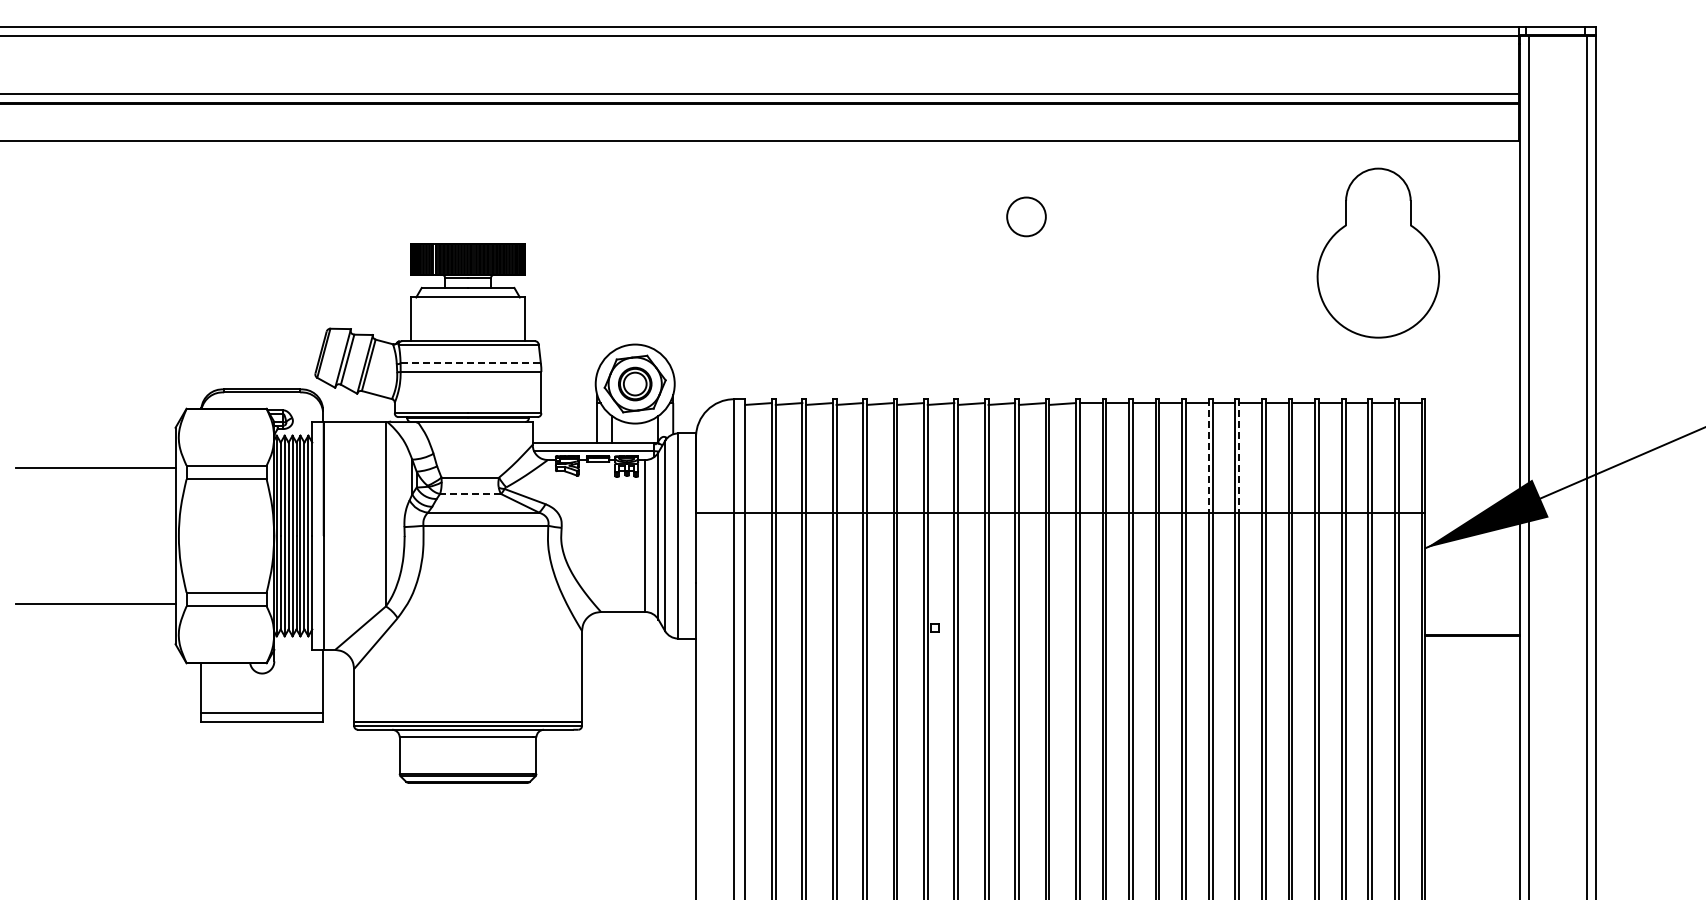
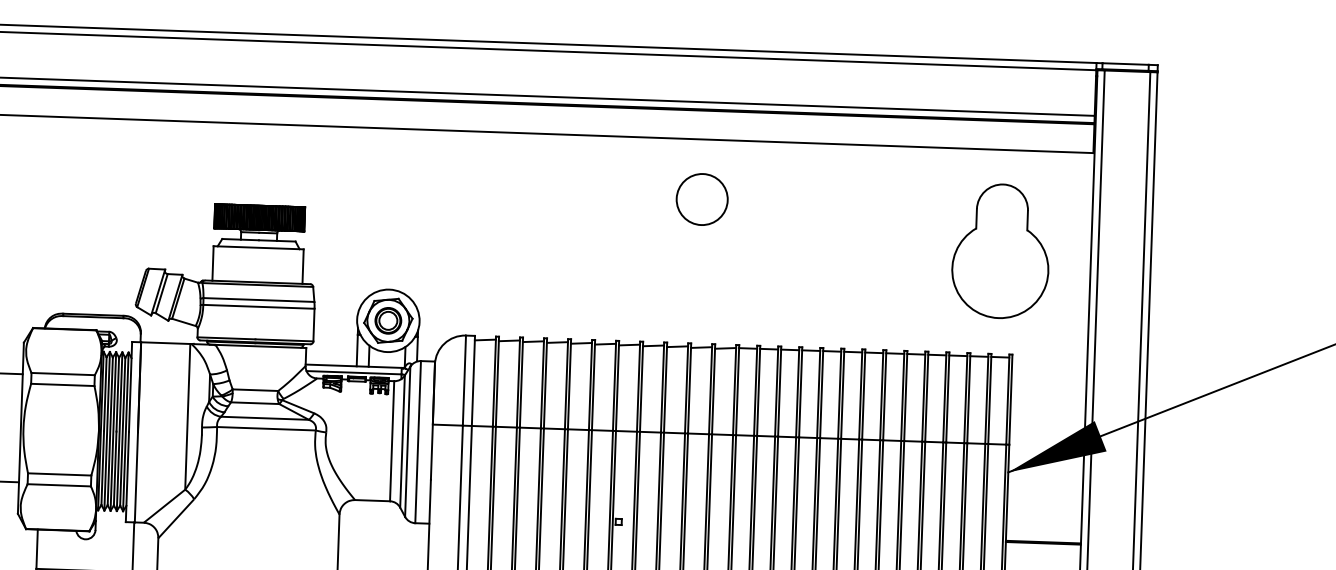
circle: (1026, 216) -> (702, 199), size x1.67
part: (1378, 252) -> (1001, 250), moved
line: (471, 363) -> (259, 300), dashed -> solid
line: (1208, 456) -> (839, 393), dashed -> solid
line: (1239, 456) -> (863, 394), dashed -> solid
line: (470, 494) -> (255, 403), dashed -> solid

